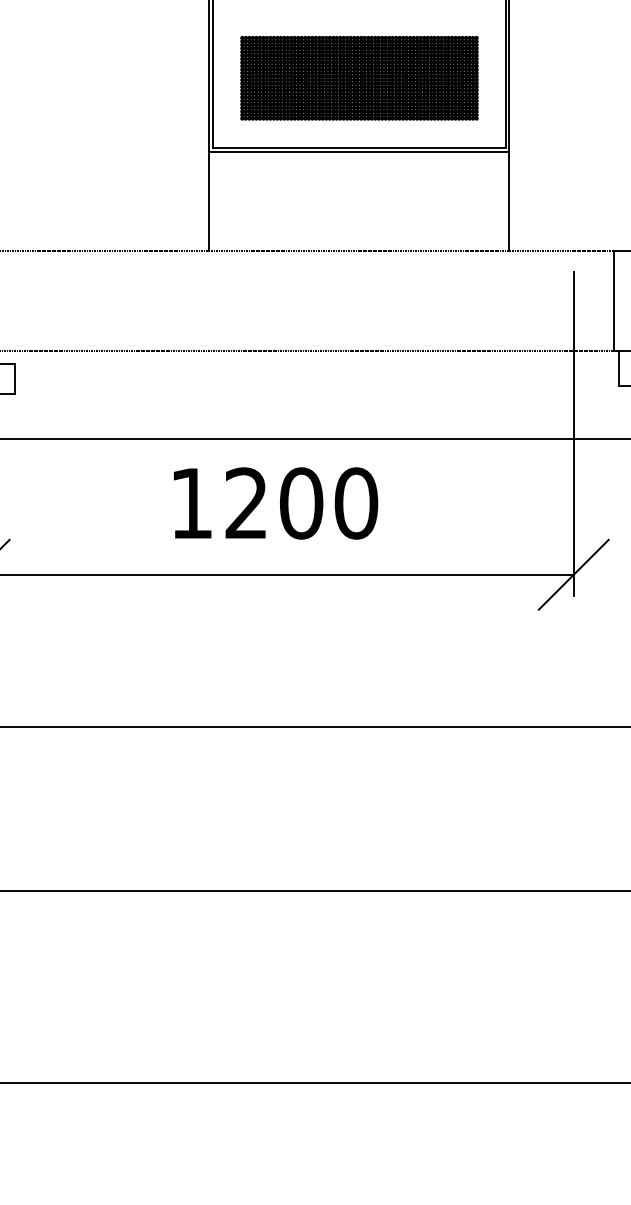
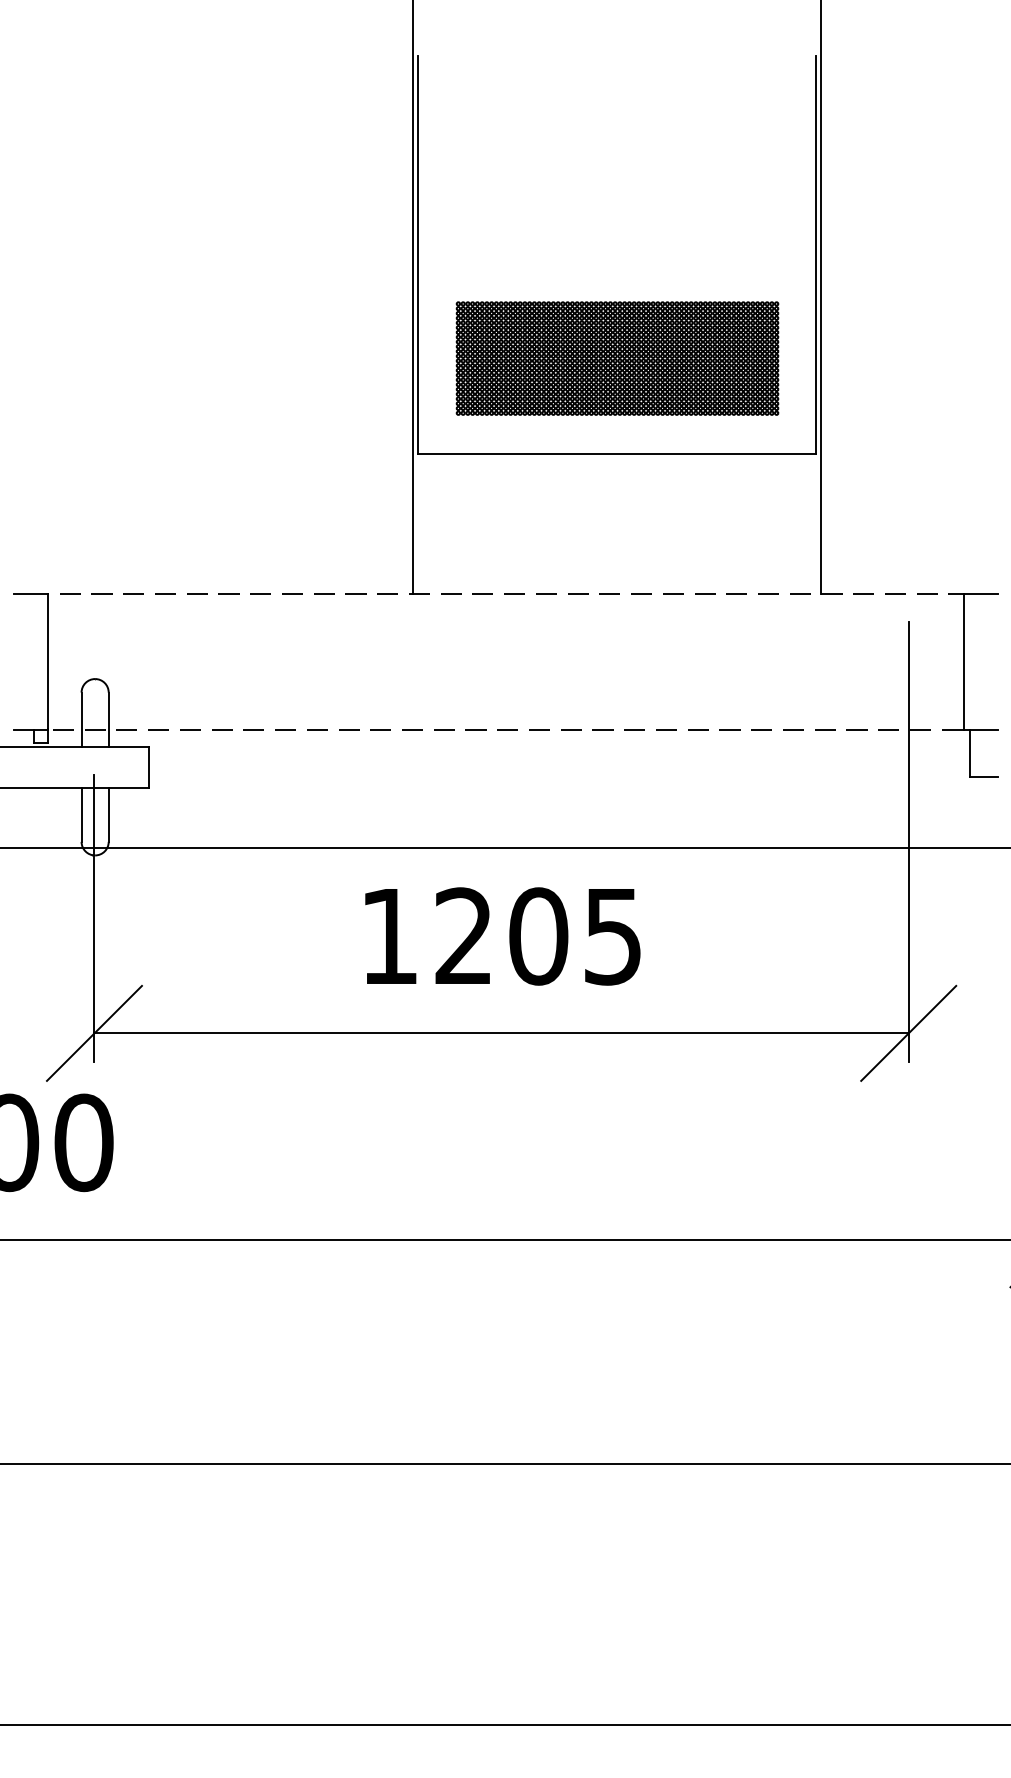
line: (358, 151) -> (616, 458), removed
text: (356, 503) -> (613, 936), 1200 -> 1205

